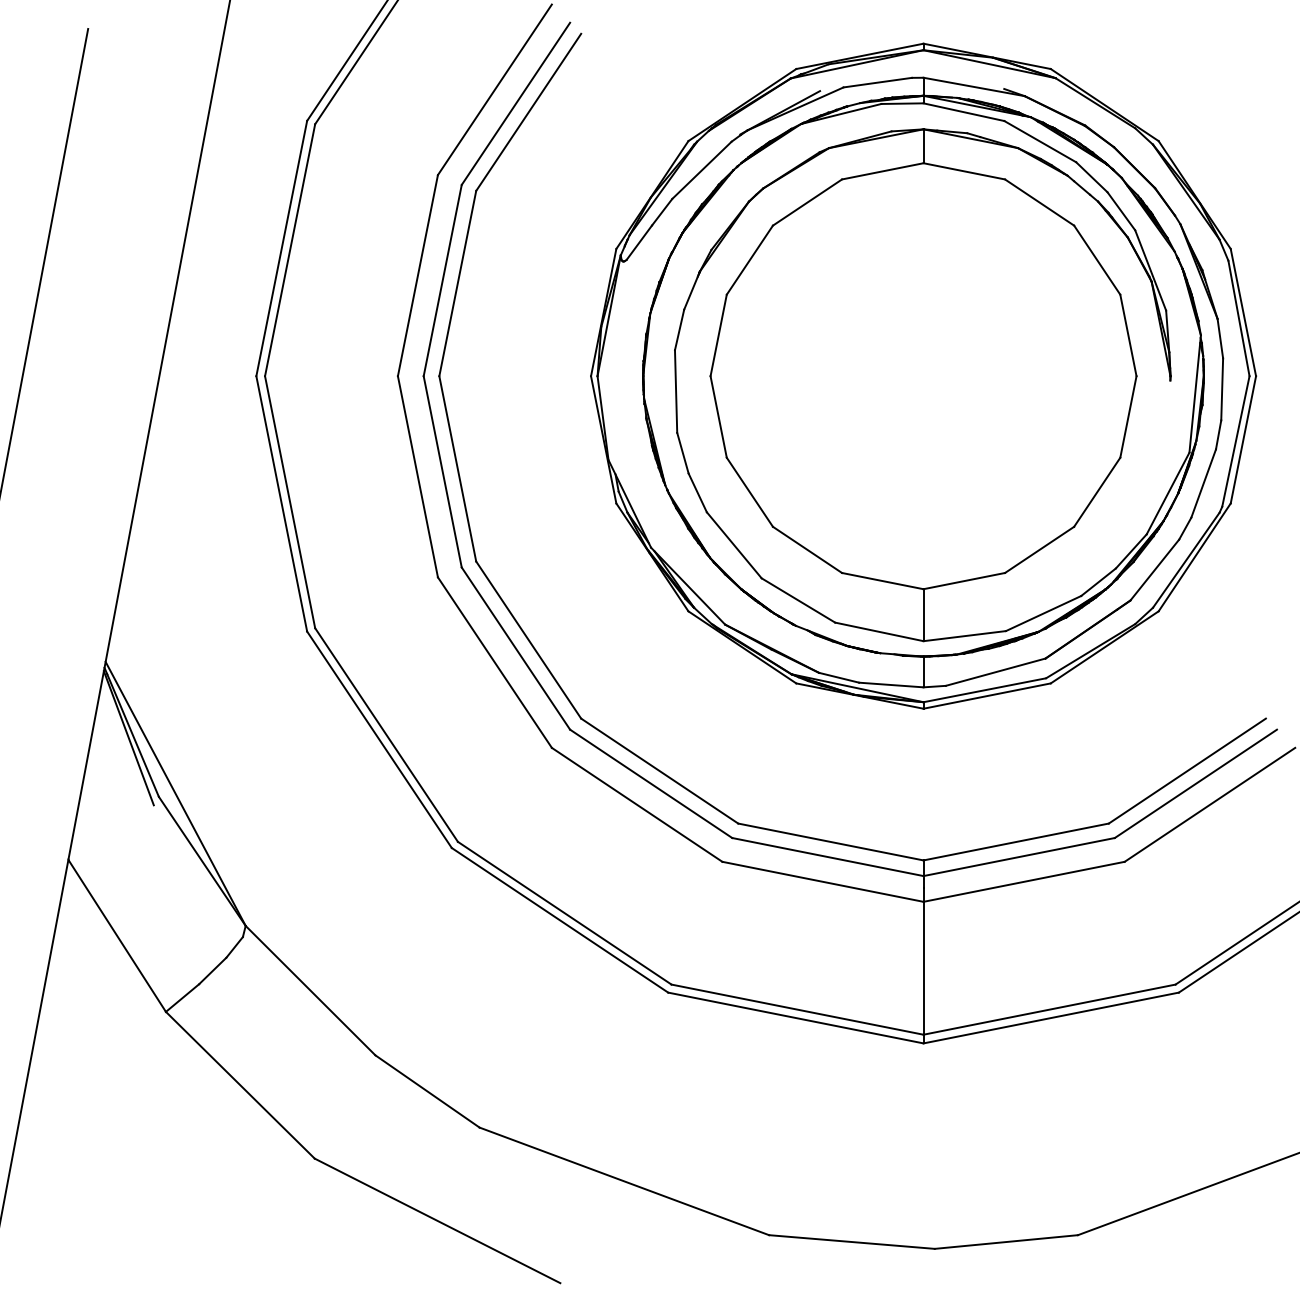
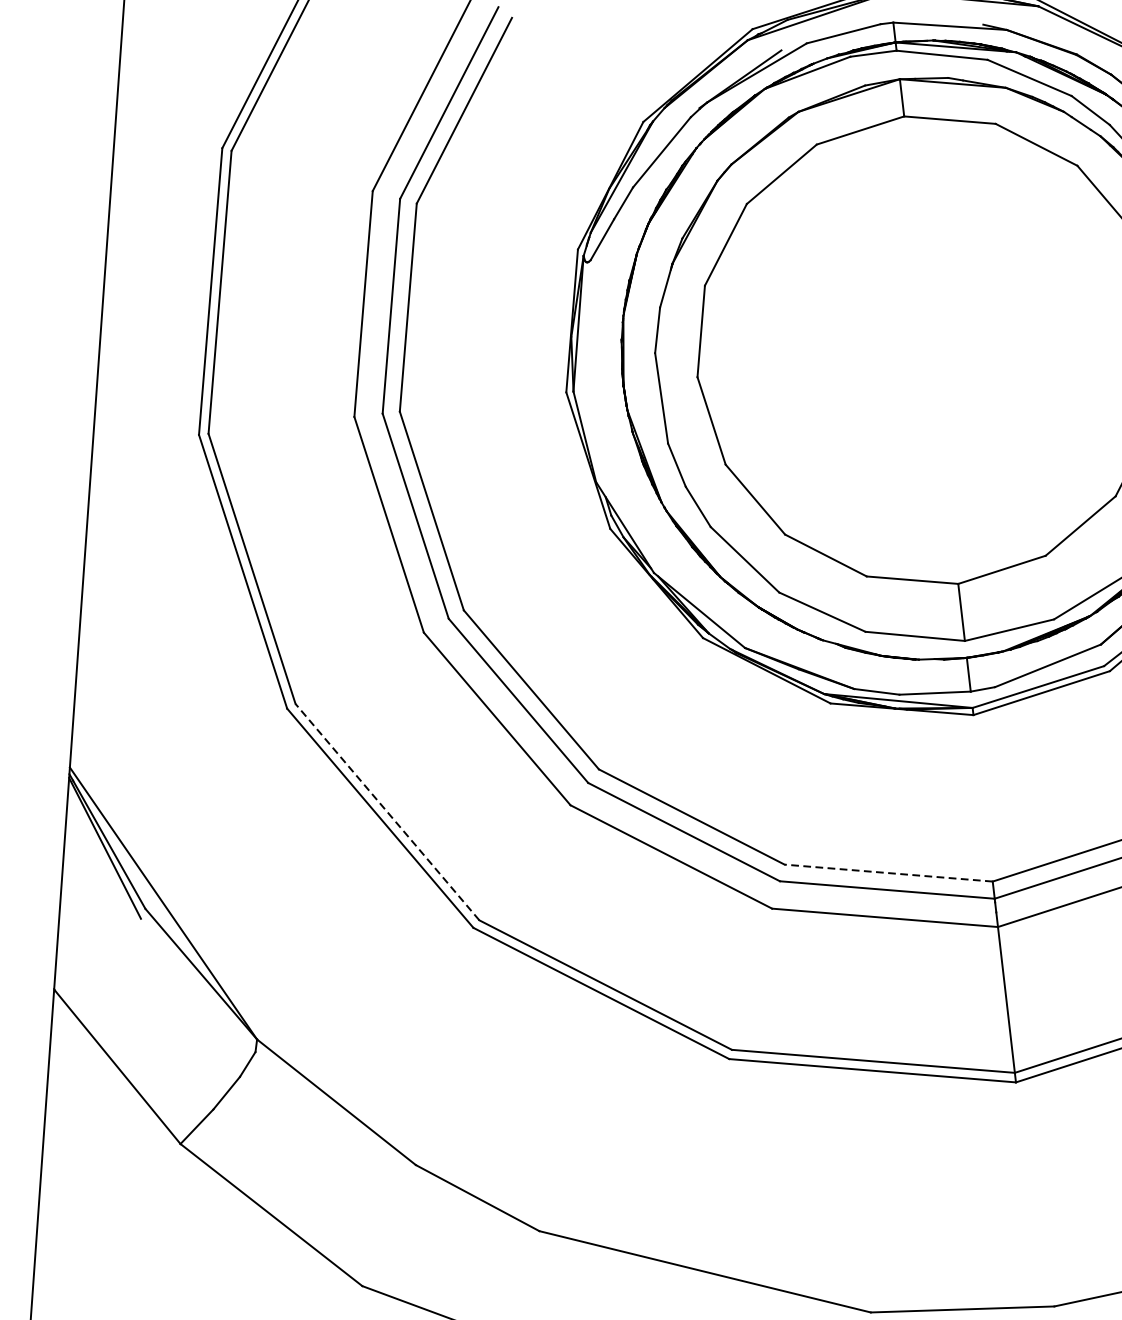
line: (386, 734) -> (387, 811), solid -> dashed
line: (830, 841) -> (888, 872), solid -> dashed

